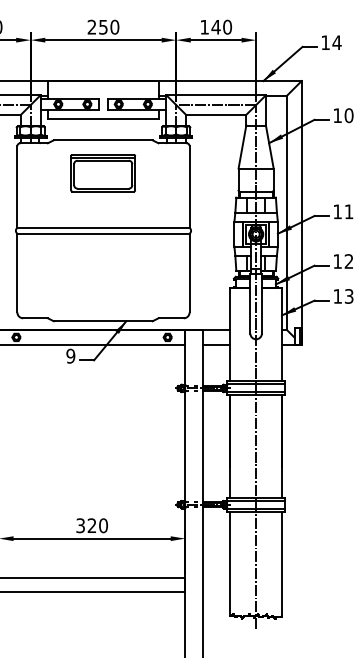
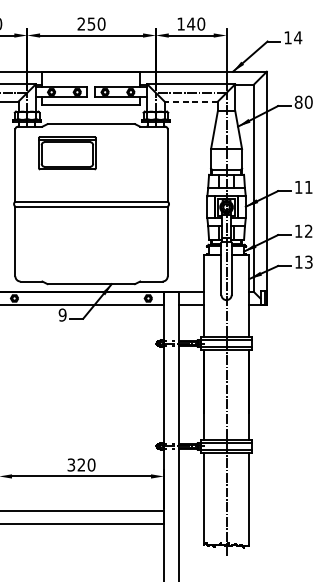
line: (215, 114) -> (190, 101), solid -> dashed
text: (337, 115) -> (298, 102), 10 -> 80
part: (102, 173) -> (66, 153), moved

